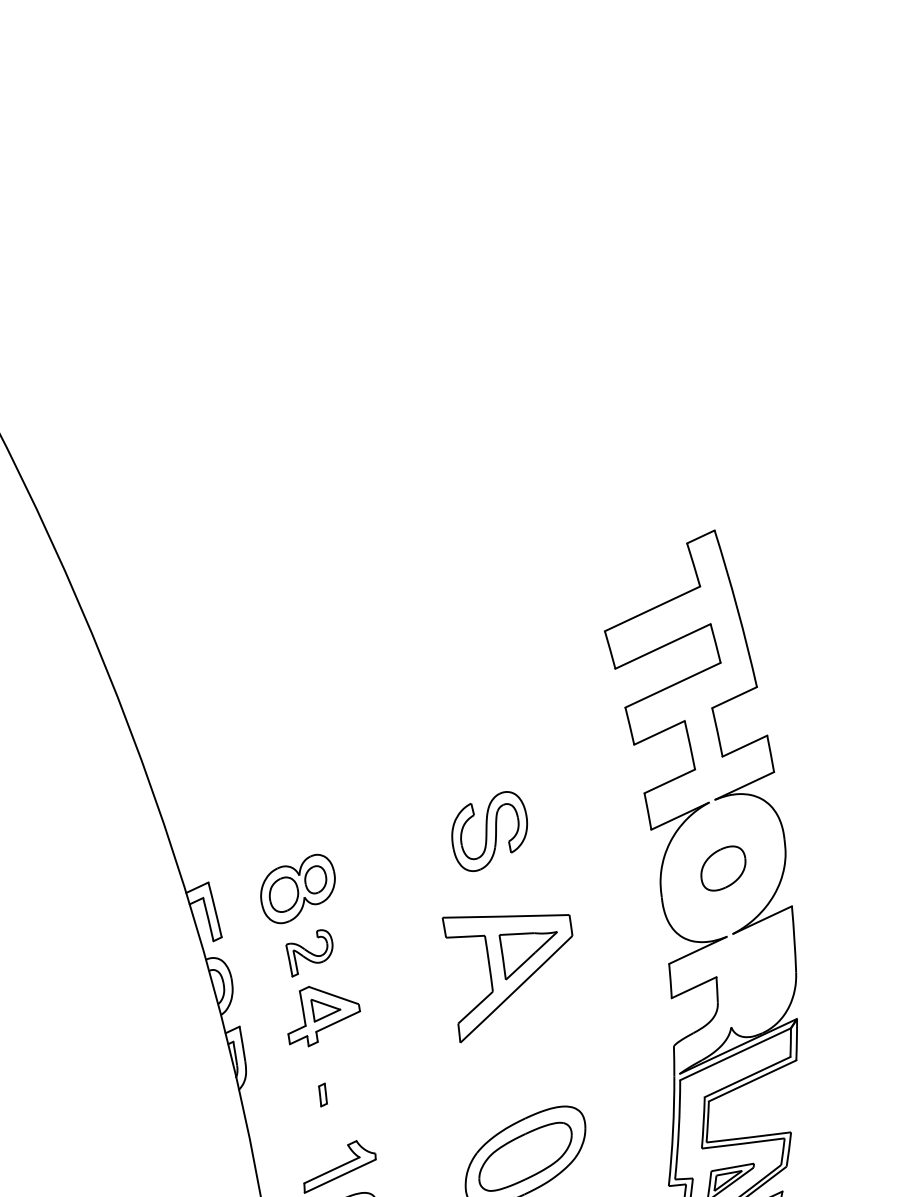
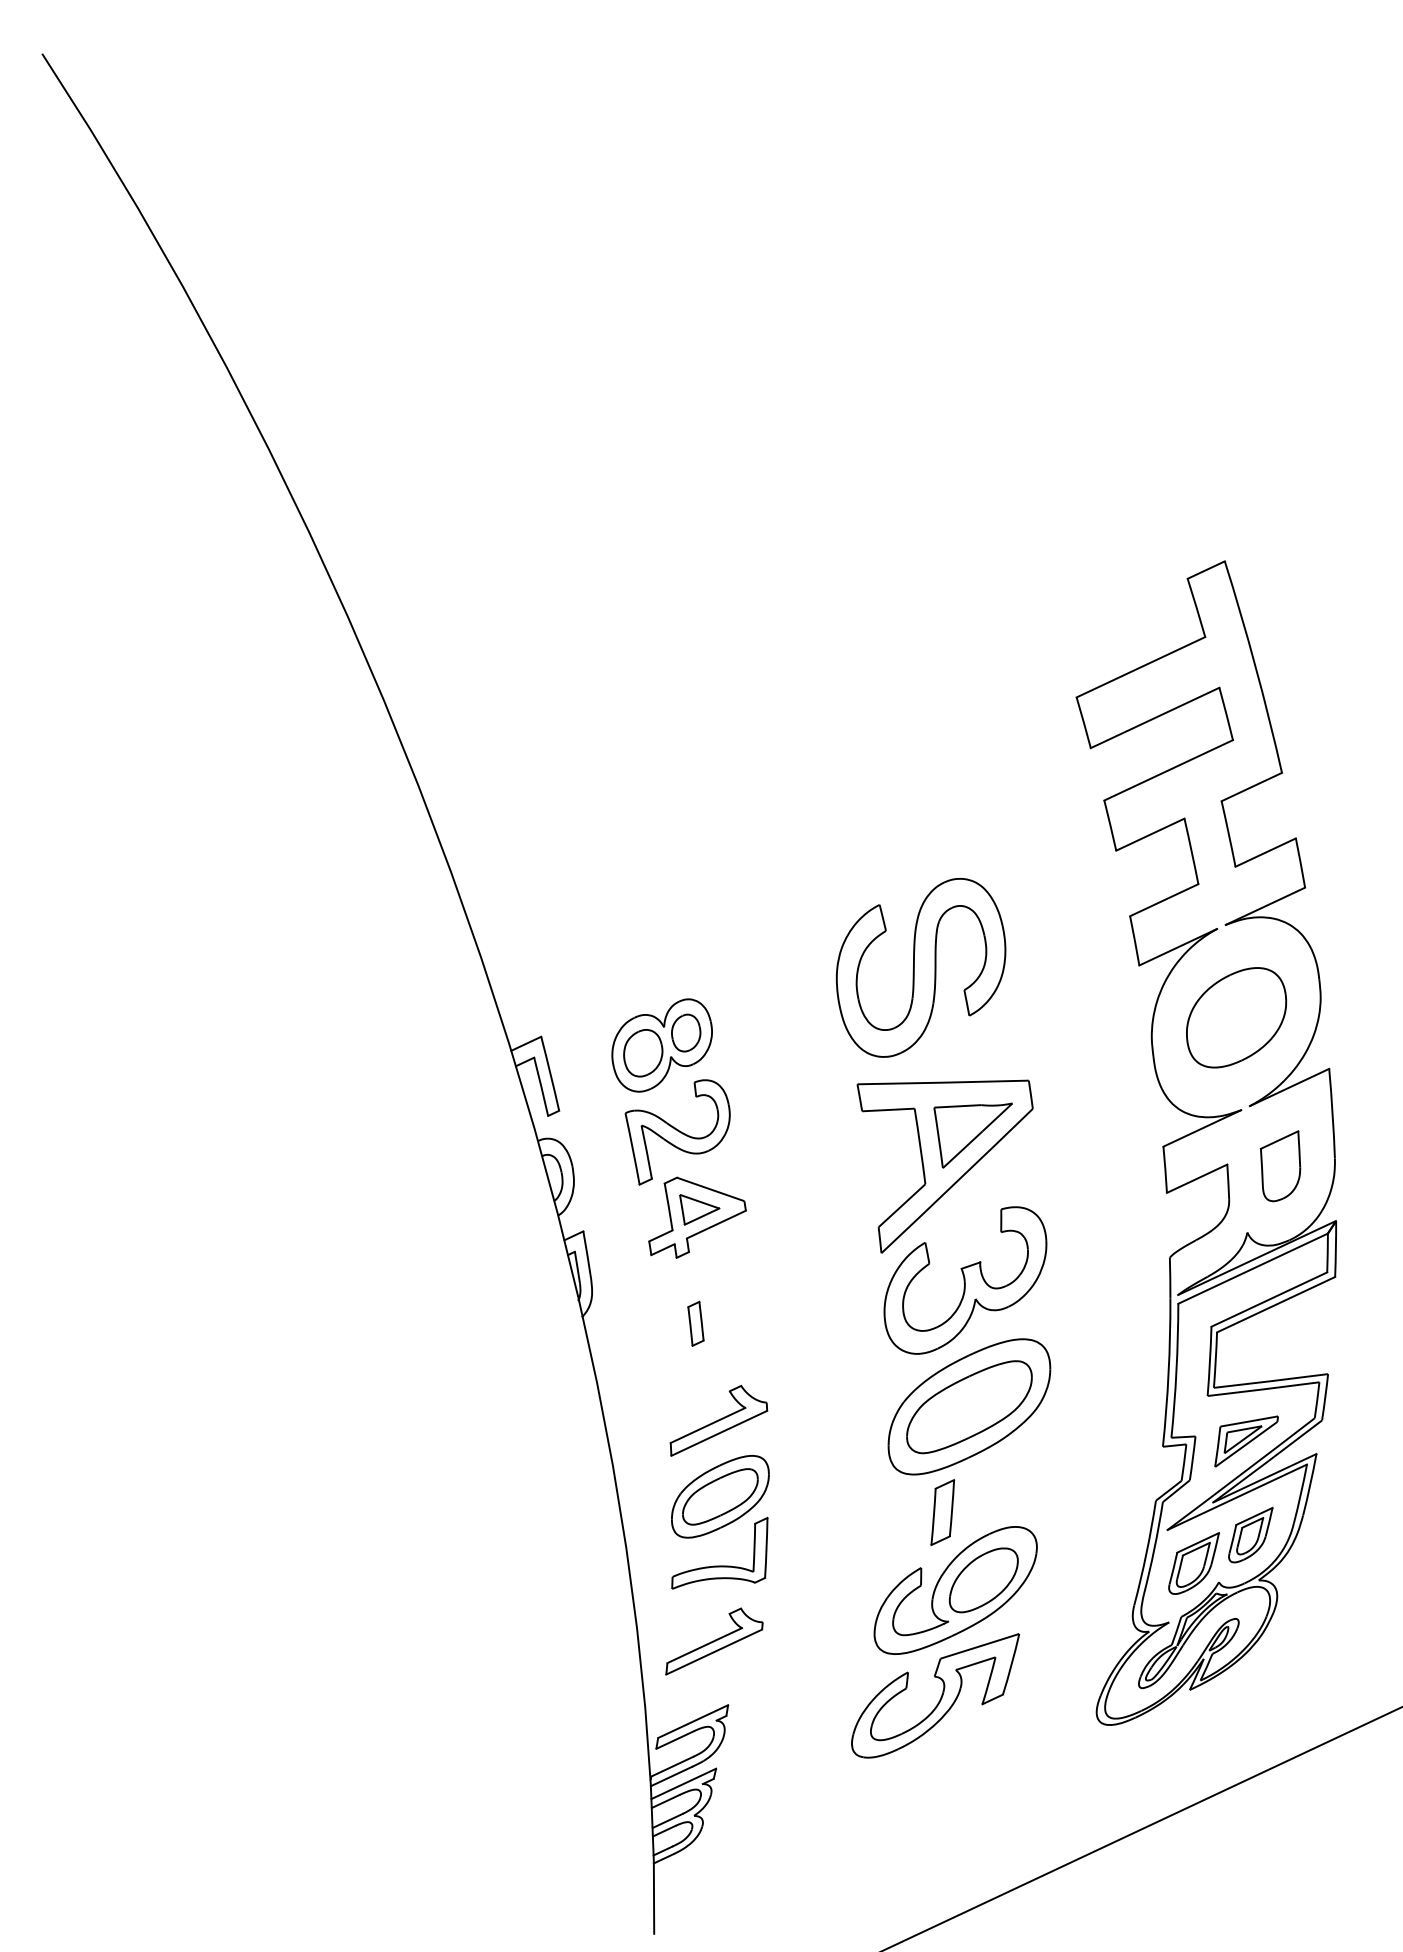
part: (489, 831) -> (920, 967), size x1.67
part: (723, 868) -> (1236, 1017), size x1.67
part: (309, 953) -> (677, 1132), size x1.67
part: (755, 978) -> (1280, 1166), added
part: (522, 1063) -> (965, 1280), added
part: (322, 1094) -> (695, 1323), size x1.43

